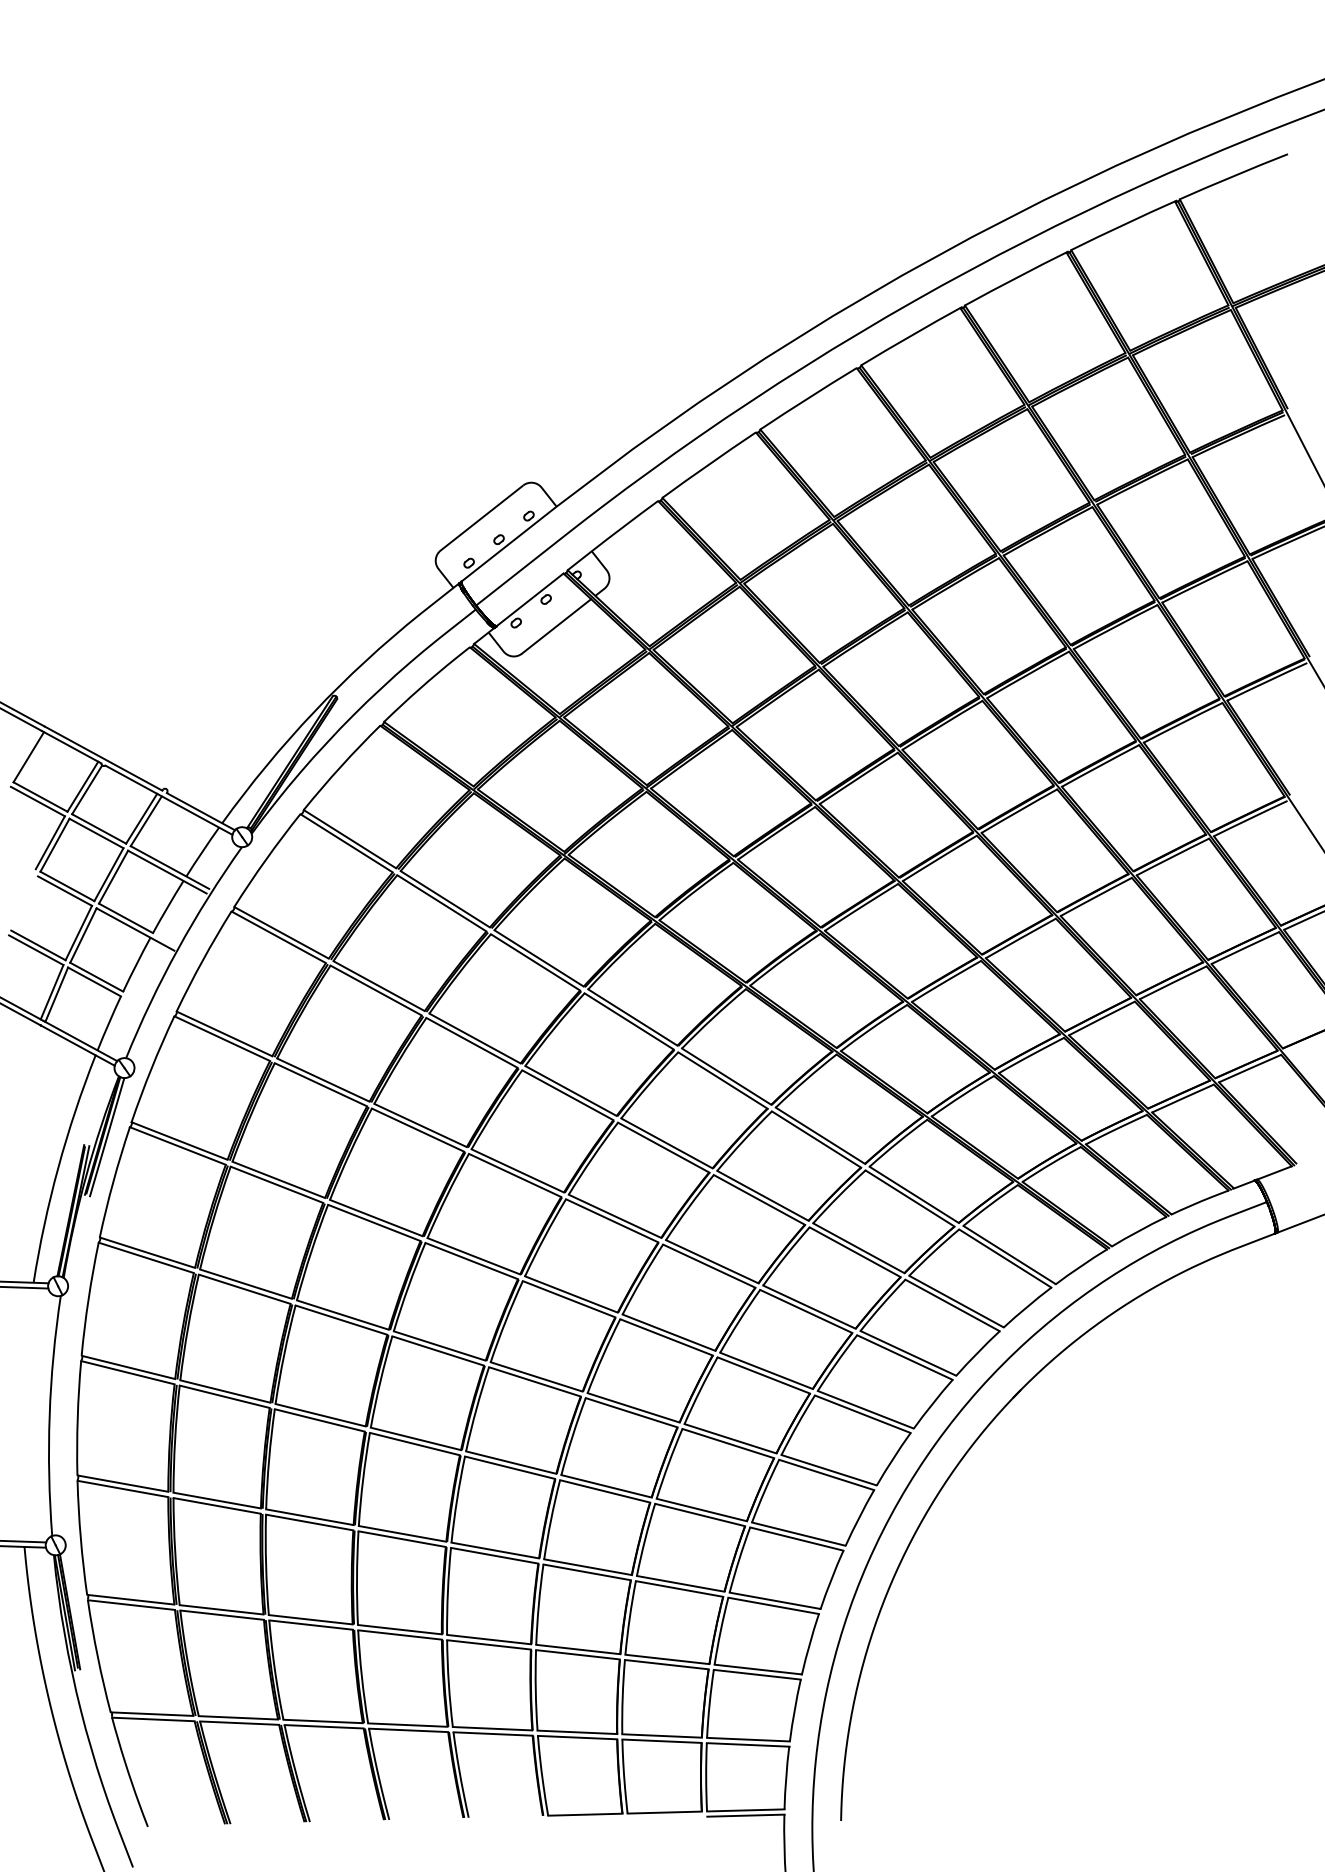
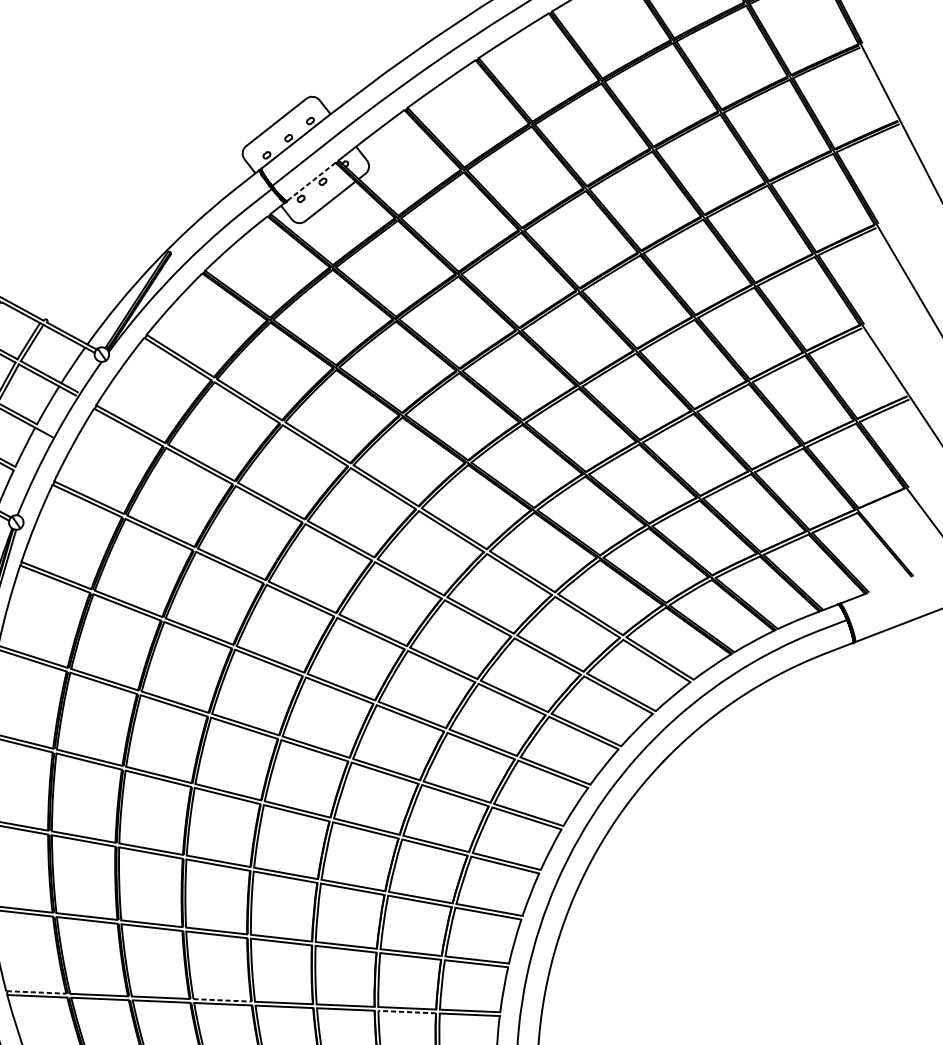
line: (530, 599) -> (311, 181), solid -> dashed
line: (152, 1714) -> (36, 992), solid -> dashed
line: (407, 1725) -> (222, 1000), solid -> dashed
line: (662, 1741) -> (407, 1012), solid -> dashed

